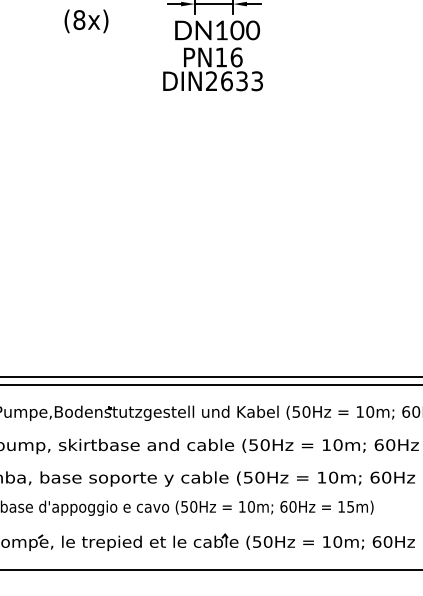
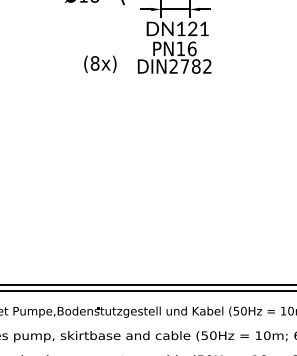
text: (86, 21) -> (100, 64), moved
text: (245, 30) -> (198, 28), DN100 -> DN121
text: (241, 81) -> (195, 66), DIN2633 -> DIN2782

